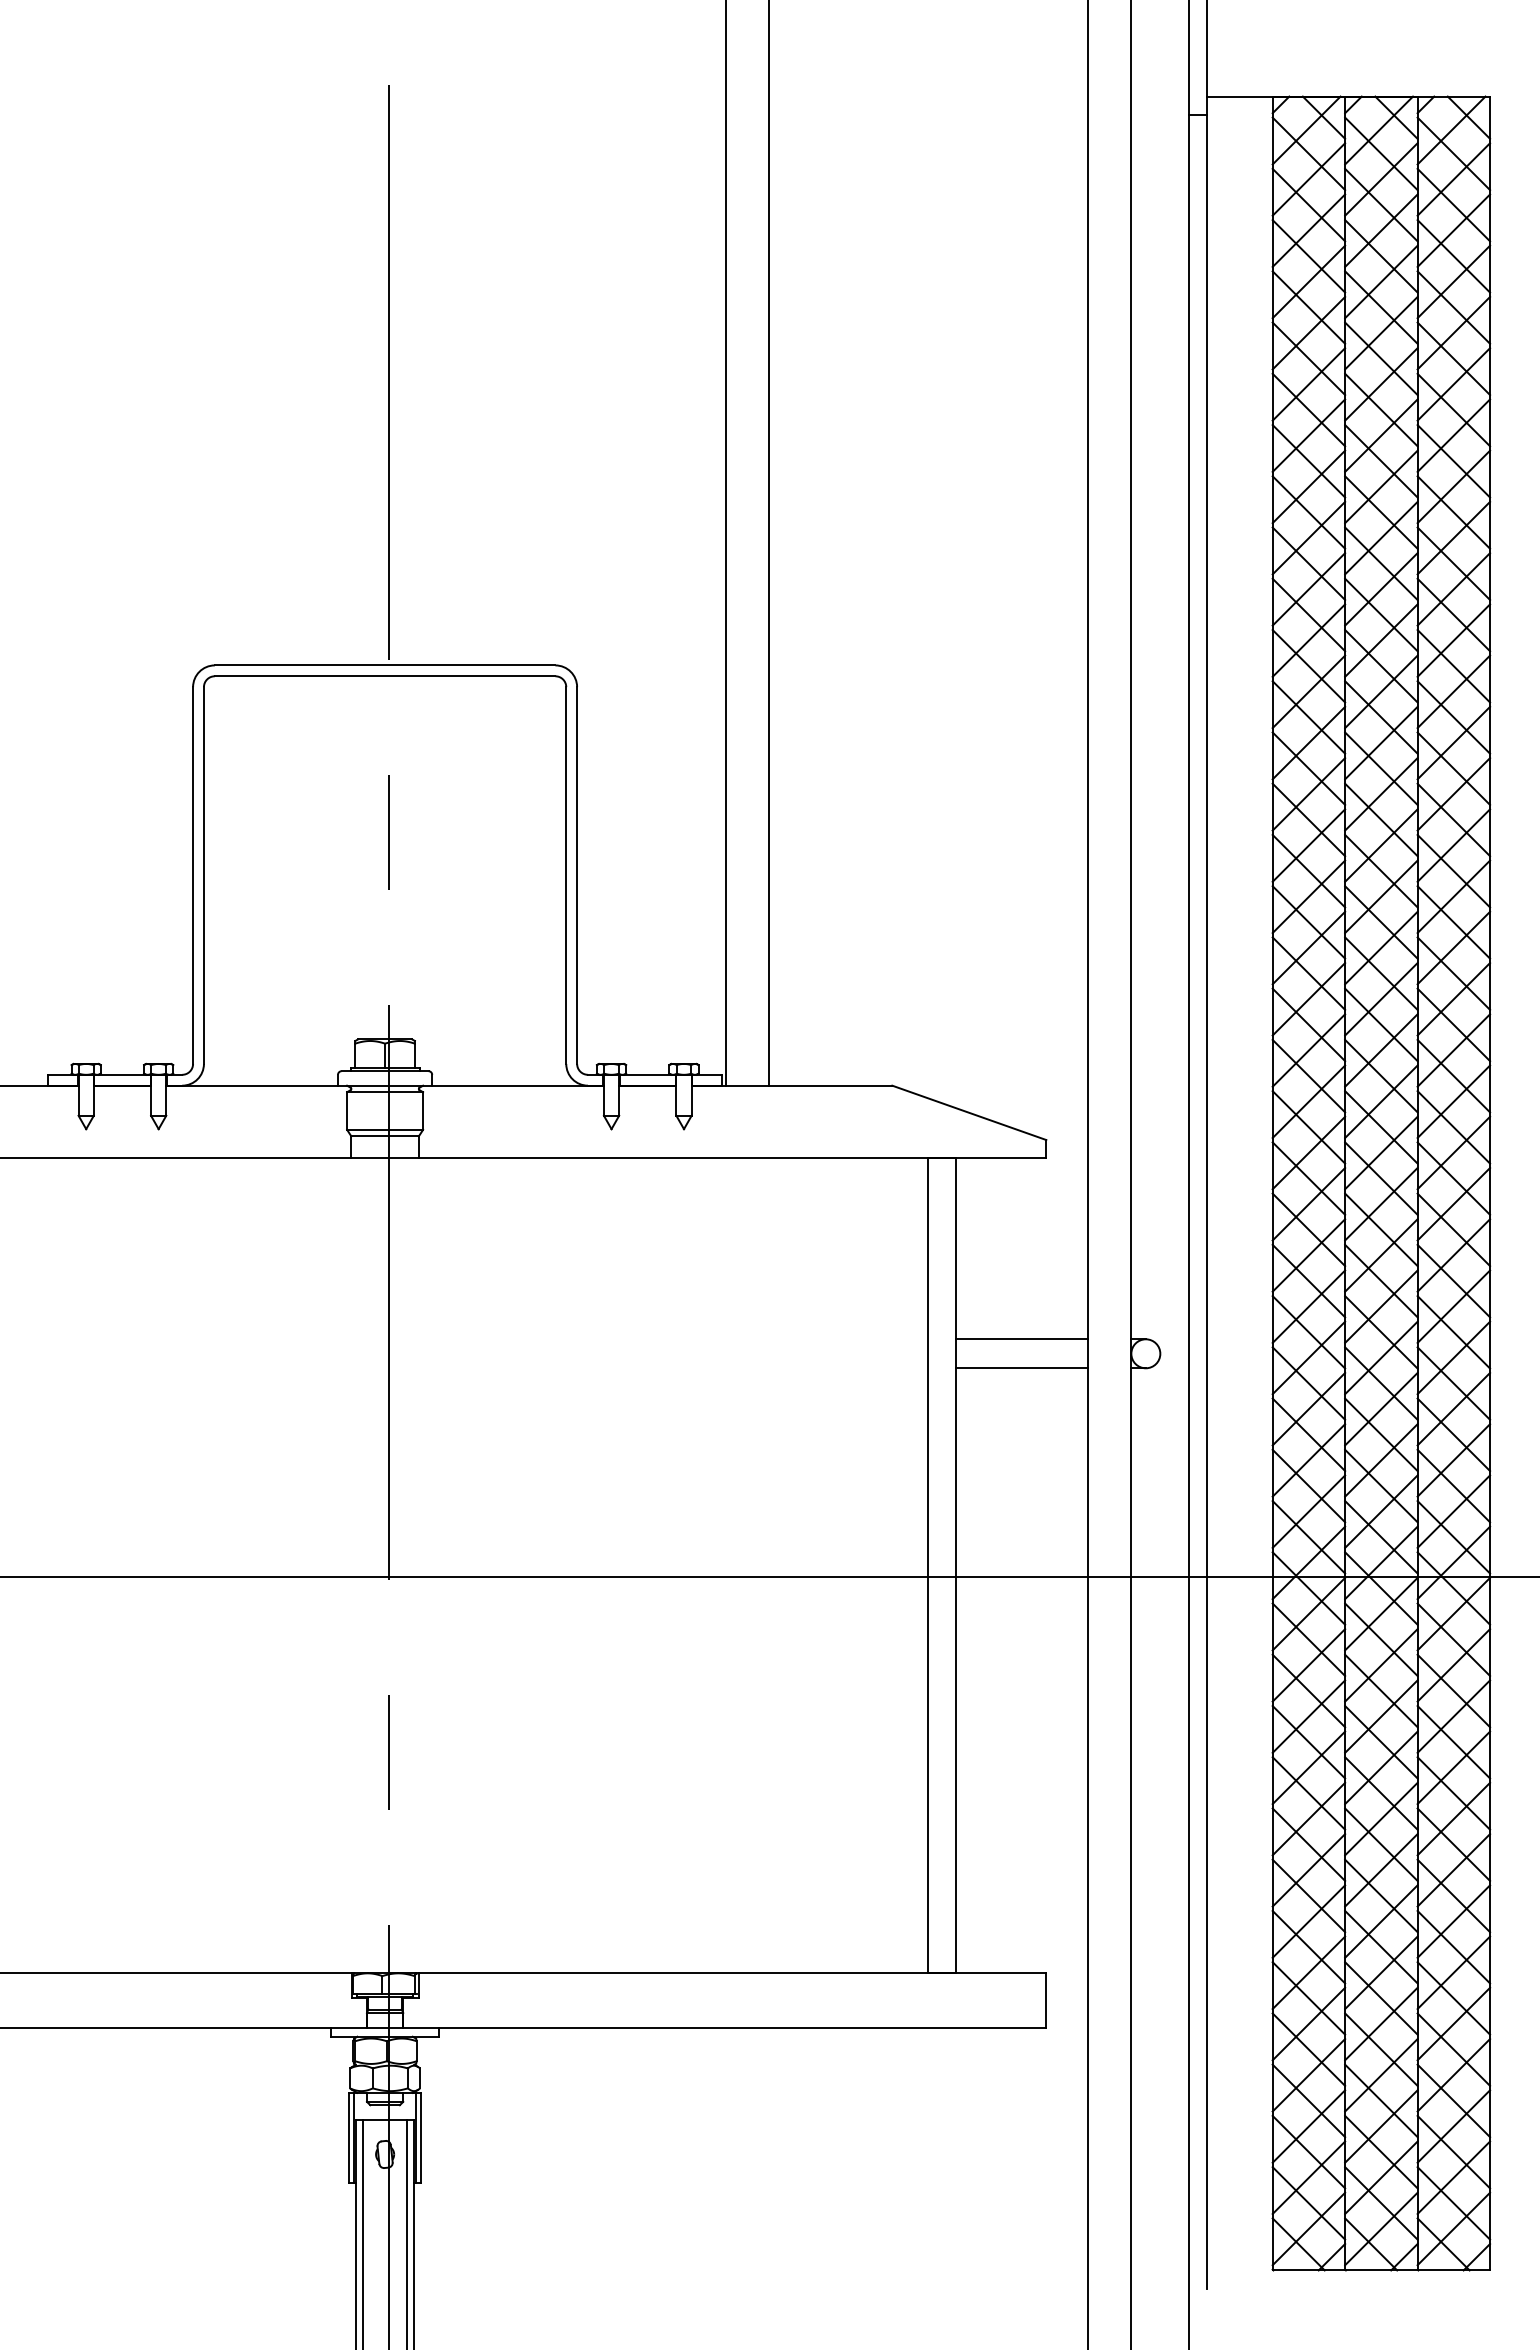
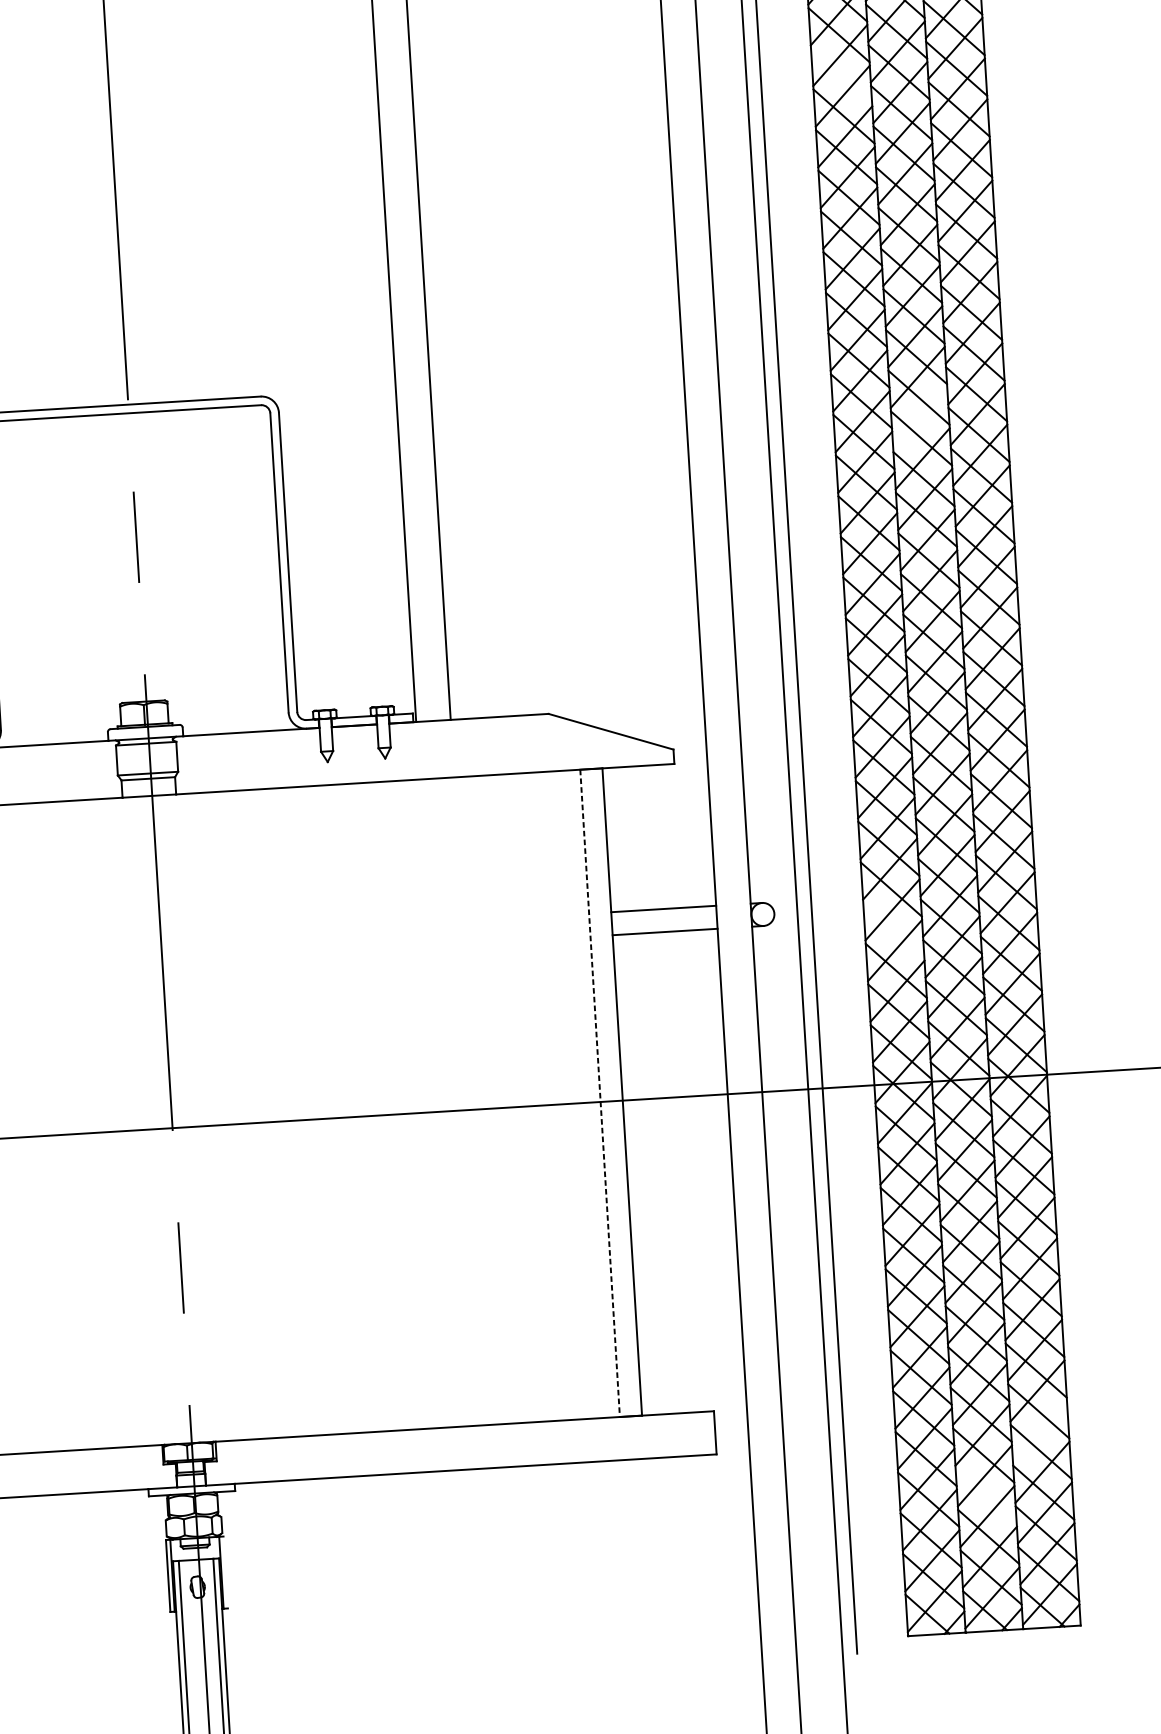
line: (1308, 307) -> (841, 75), removed
line: (1381, 742) -> (920, 417), removed
line: (1308, 1383) -> (893, 930), removed
line: (927, 1565) -> (599, 1093), solid -> dashed
line: (1453, 2023) -> (1039, 1431), removed
line: (1381, 2100) -> (986, 1495), removed
line: (421, 2137) -> (225, 1571), removed

